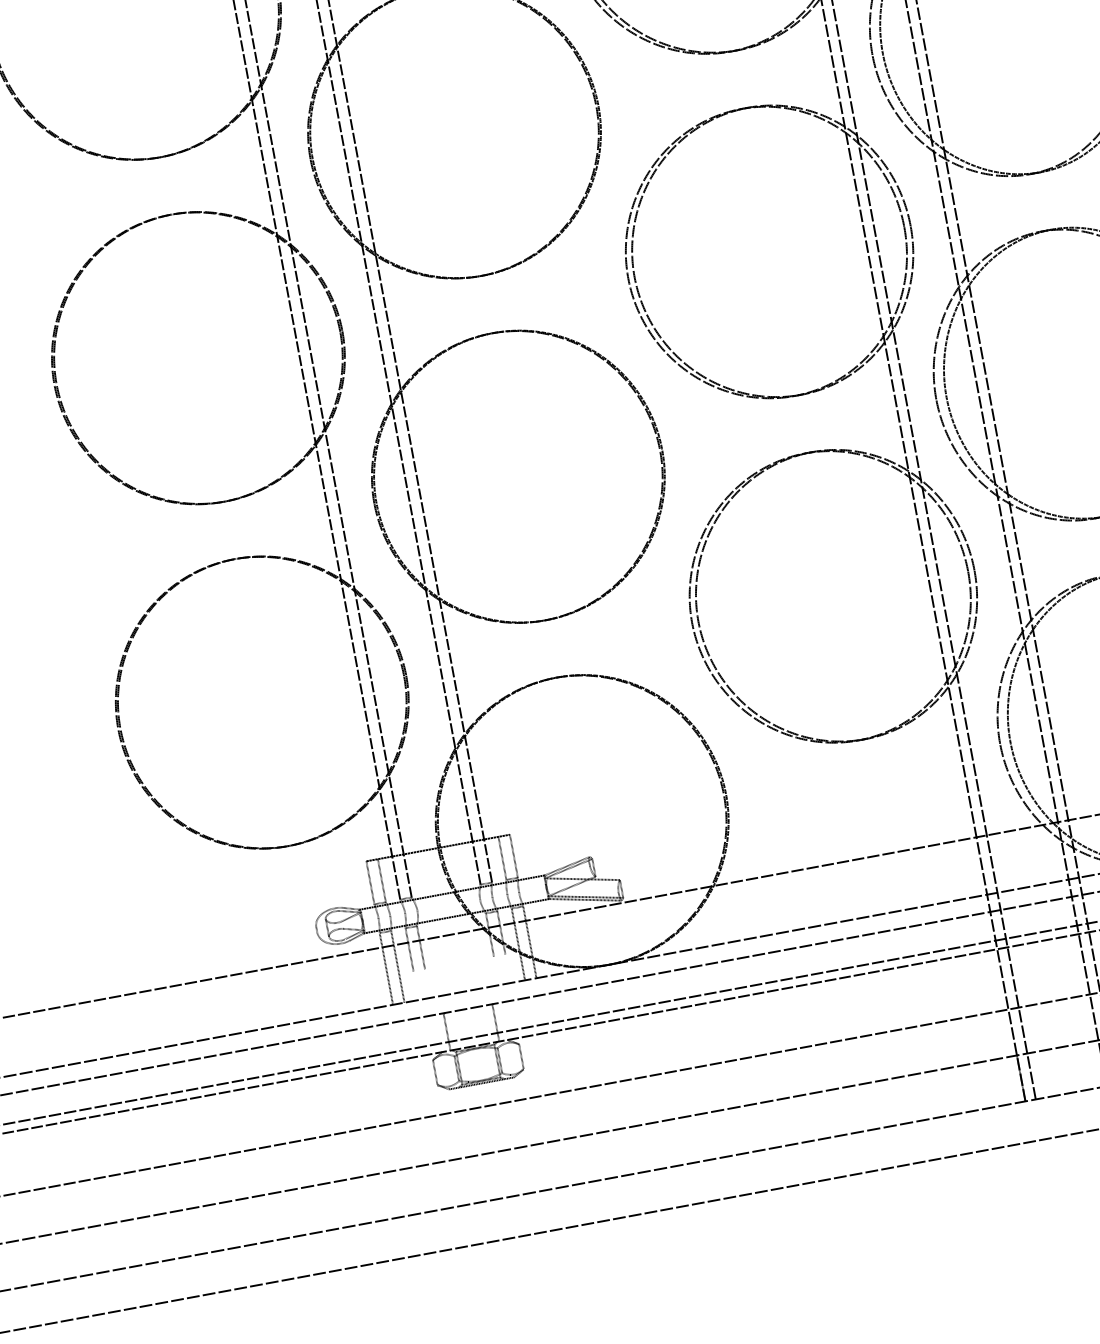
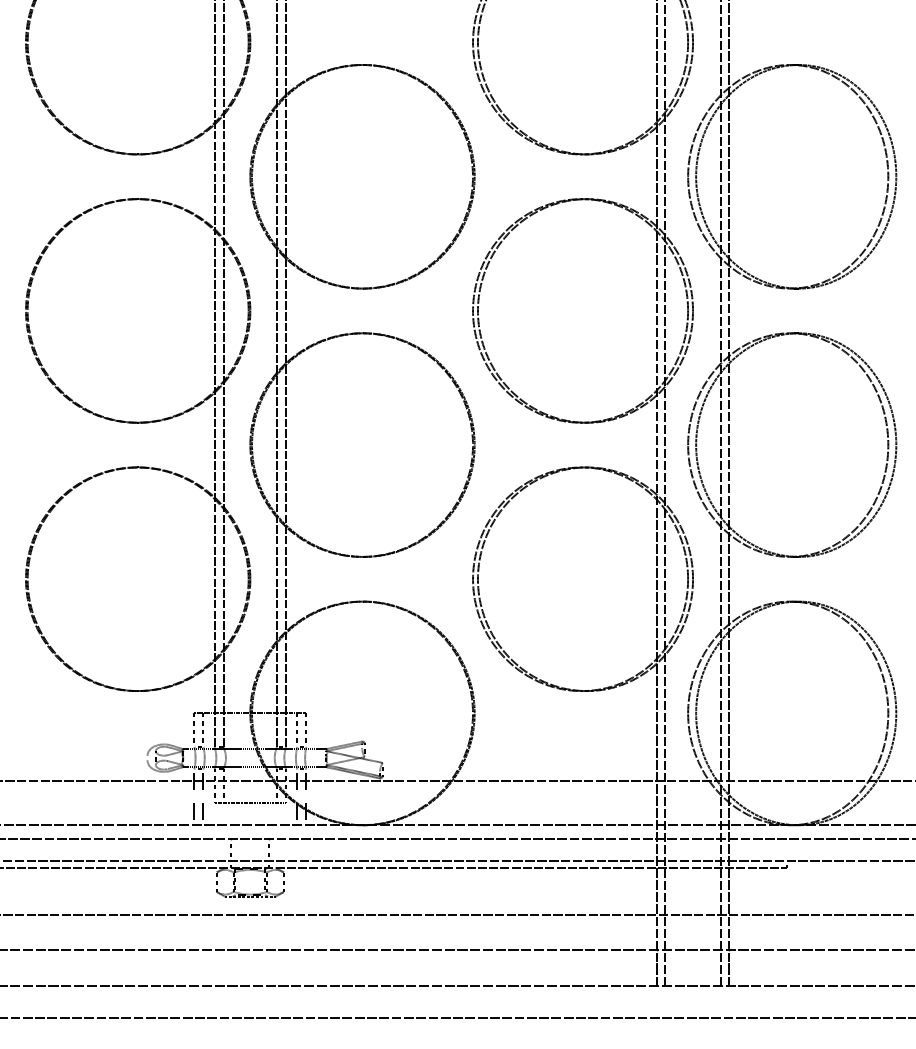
line: (459, 962) -> (250, 802), added

